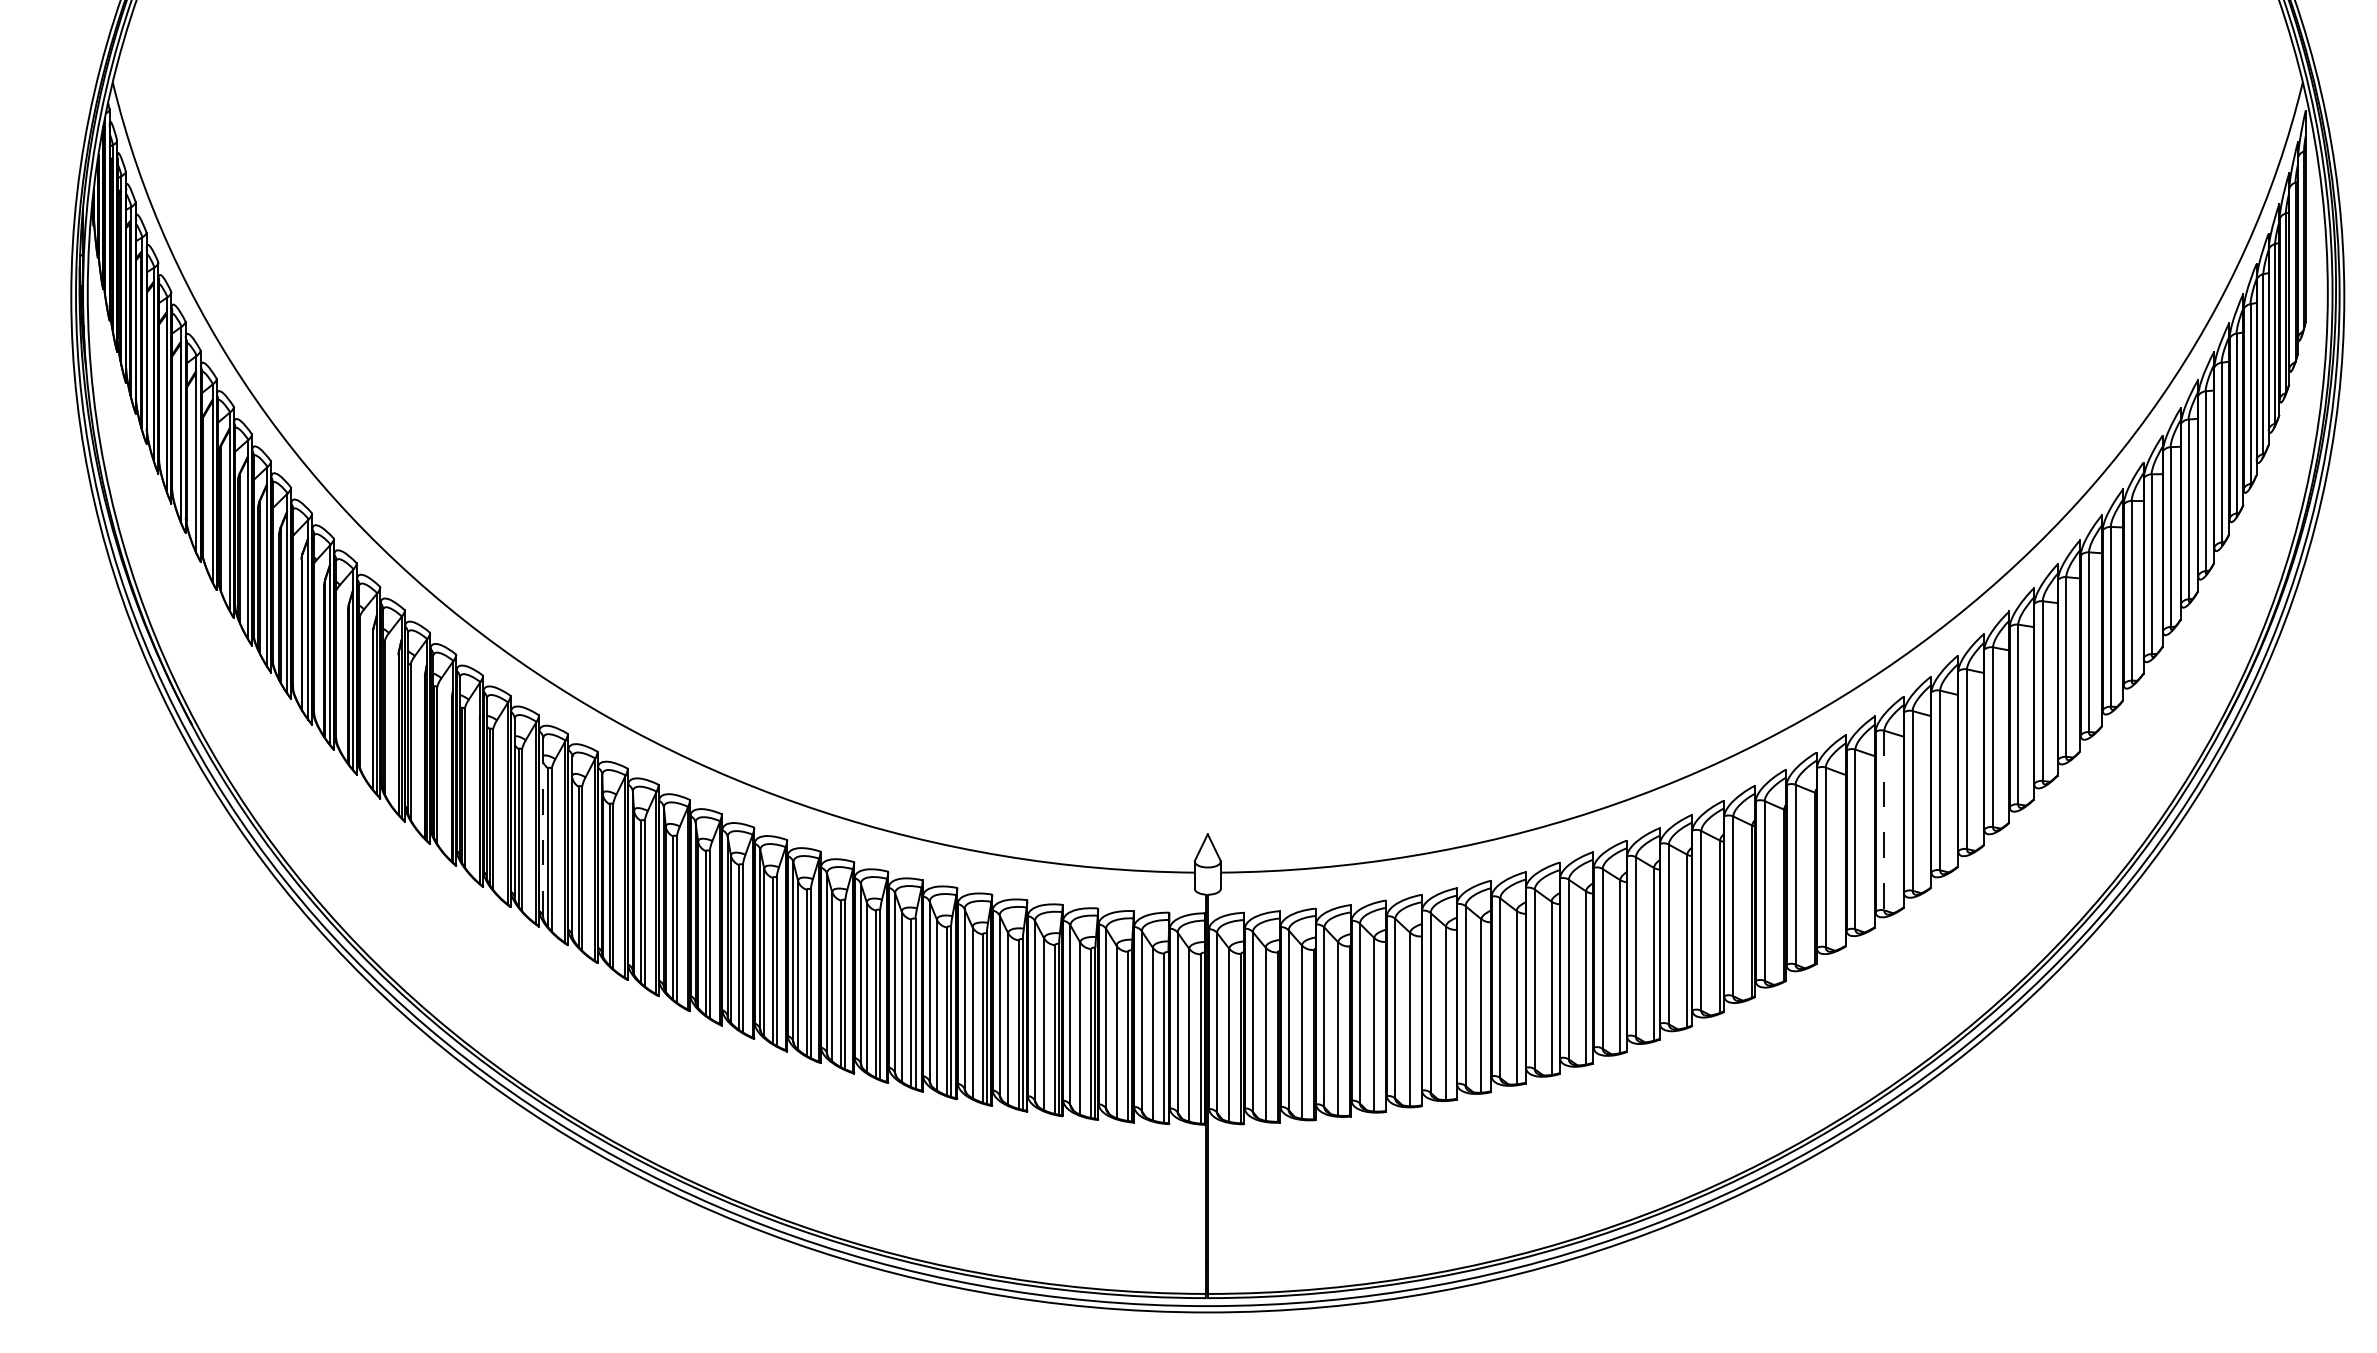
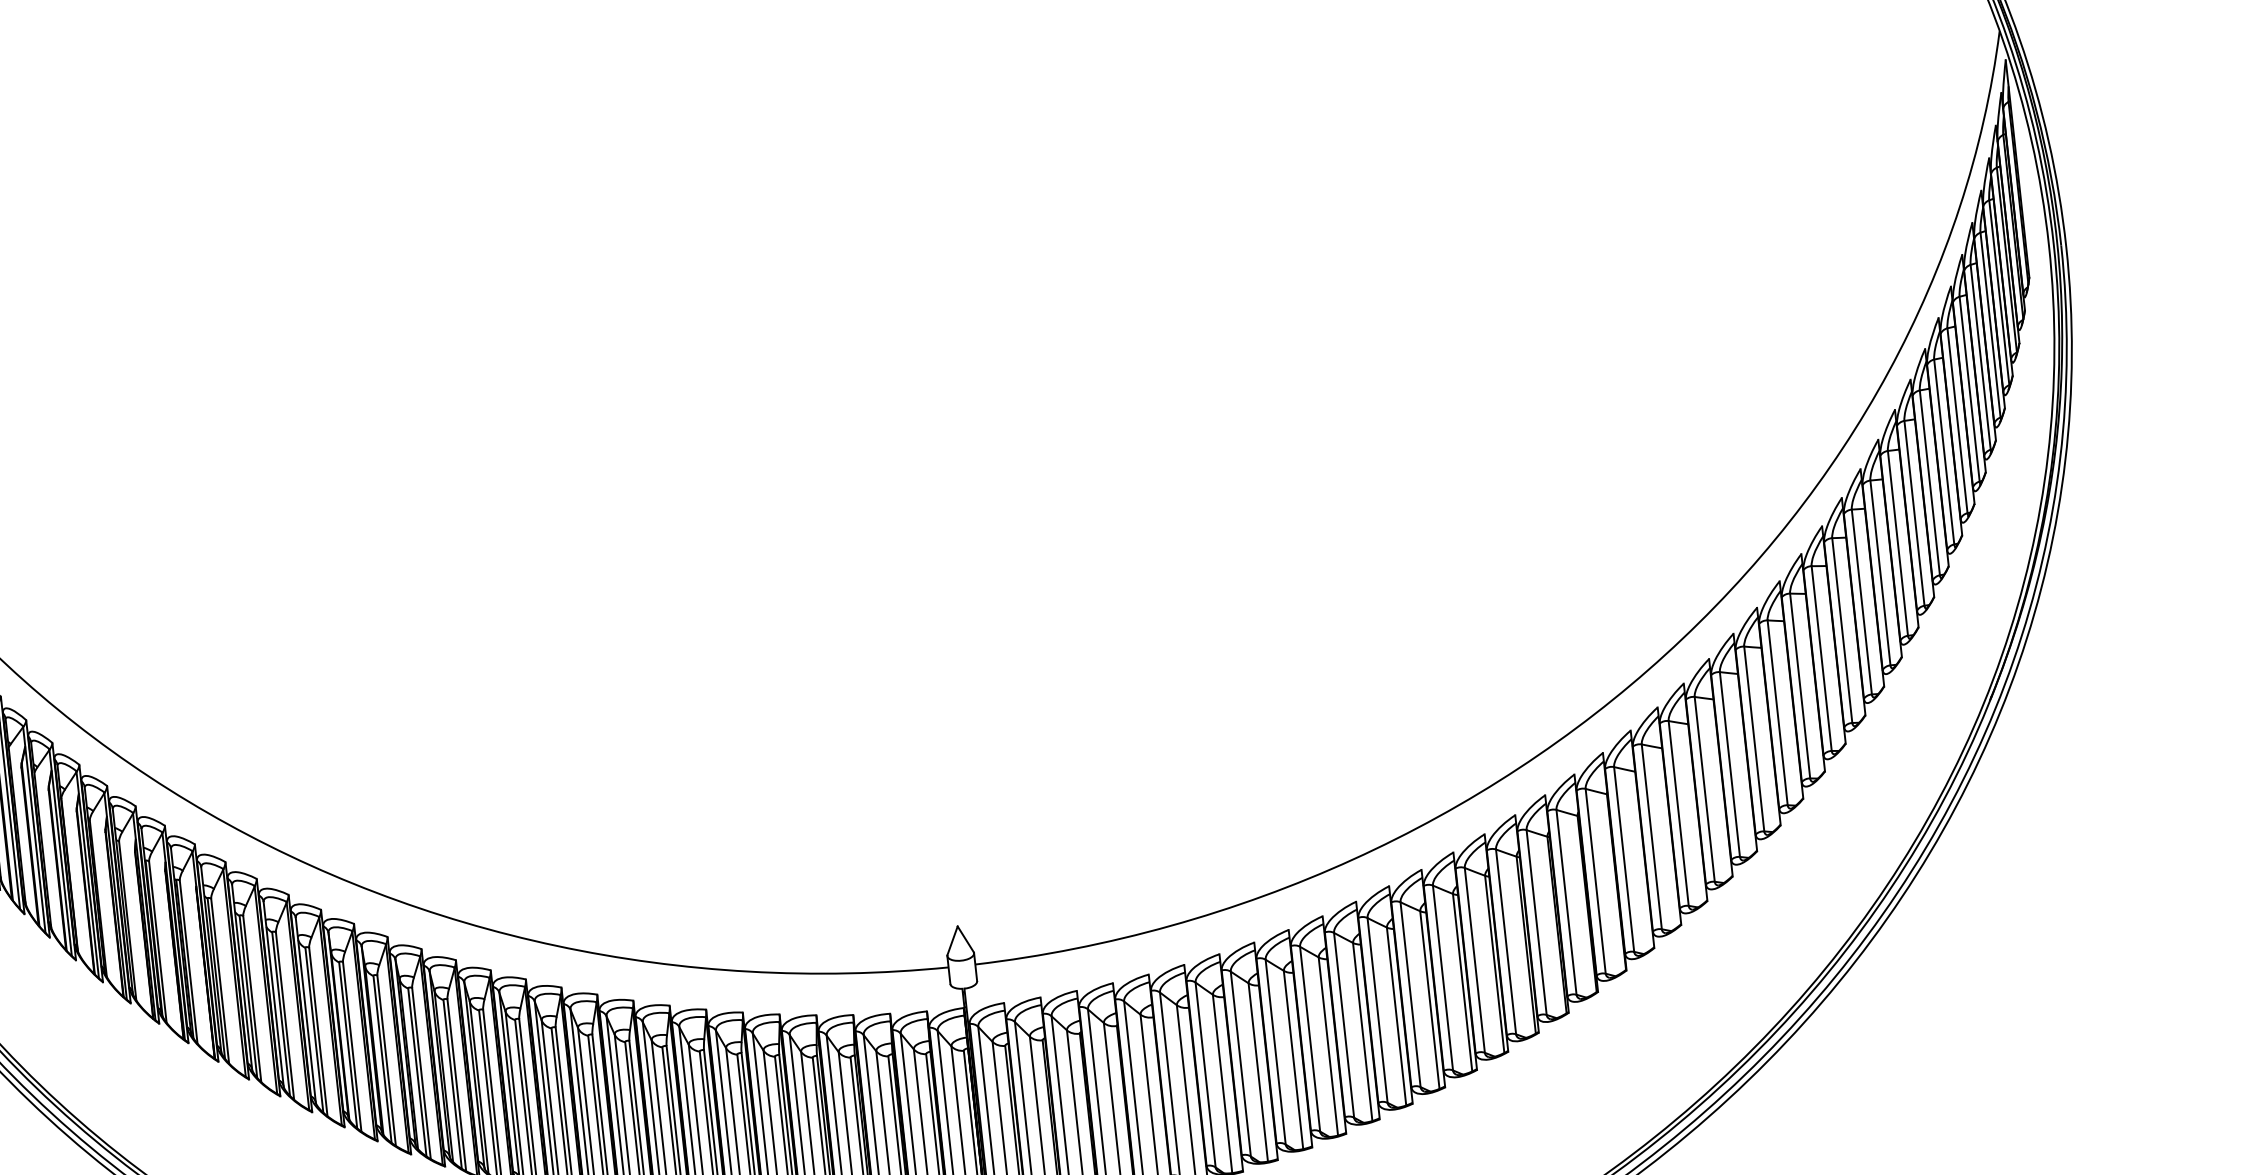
line: (1884, 820) -> (1651, 836), dashed -> solid
line: (543, 828) -> (273, 994), dashed -> solid

